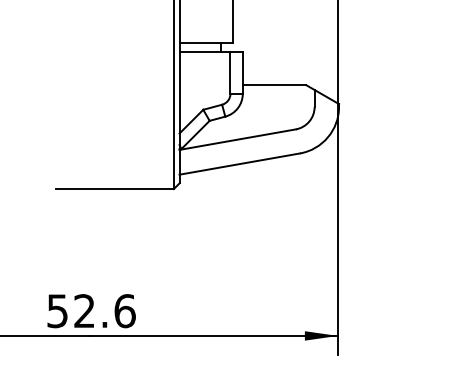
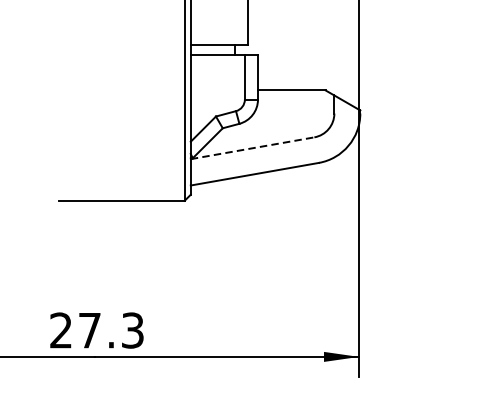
line: (238, 139) -> (253, 148), solid -> dashed
text: (91, 311) -> (97, 330), 52.6 -> 27.3

